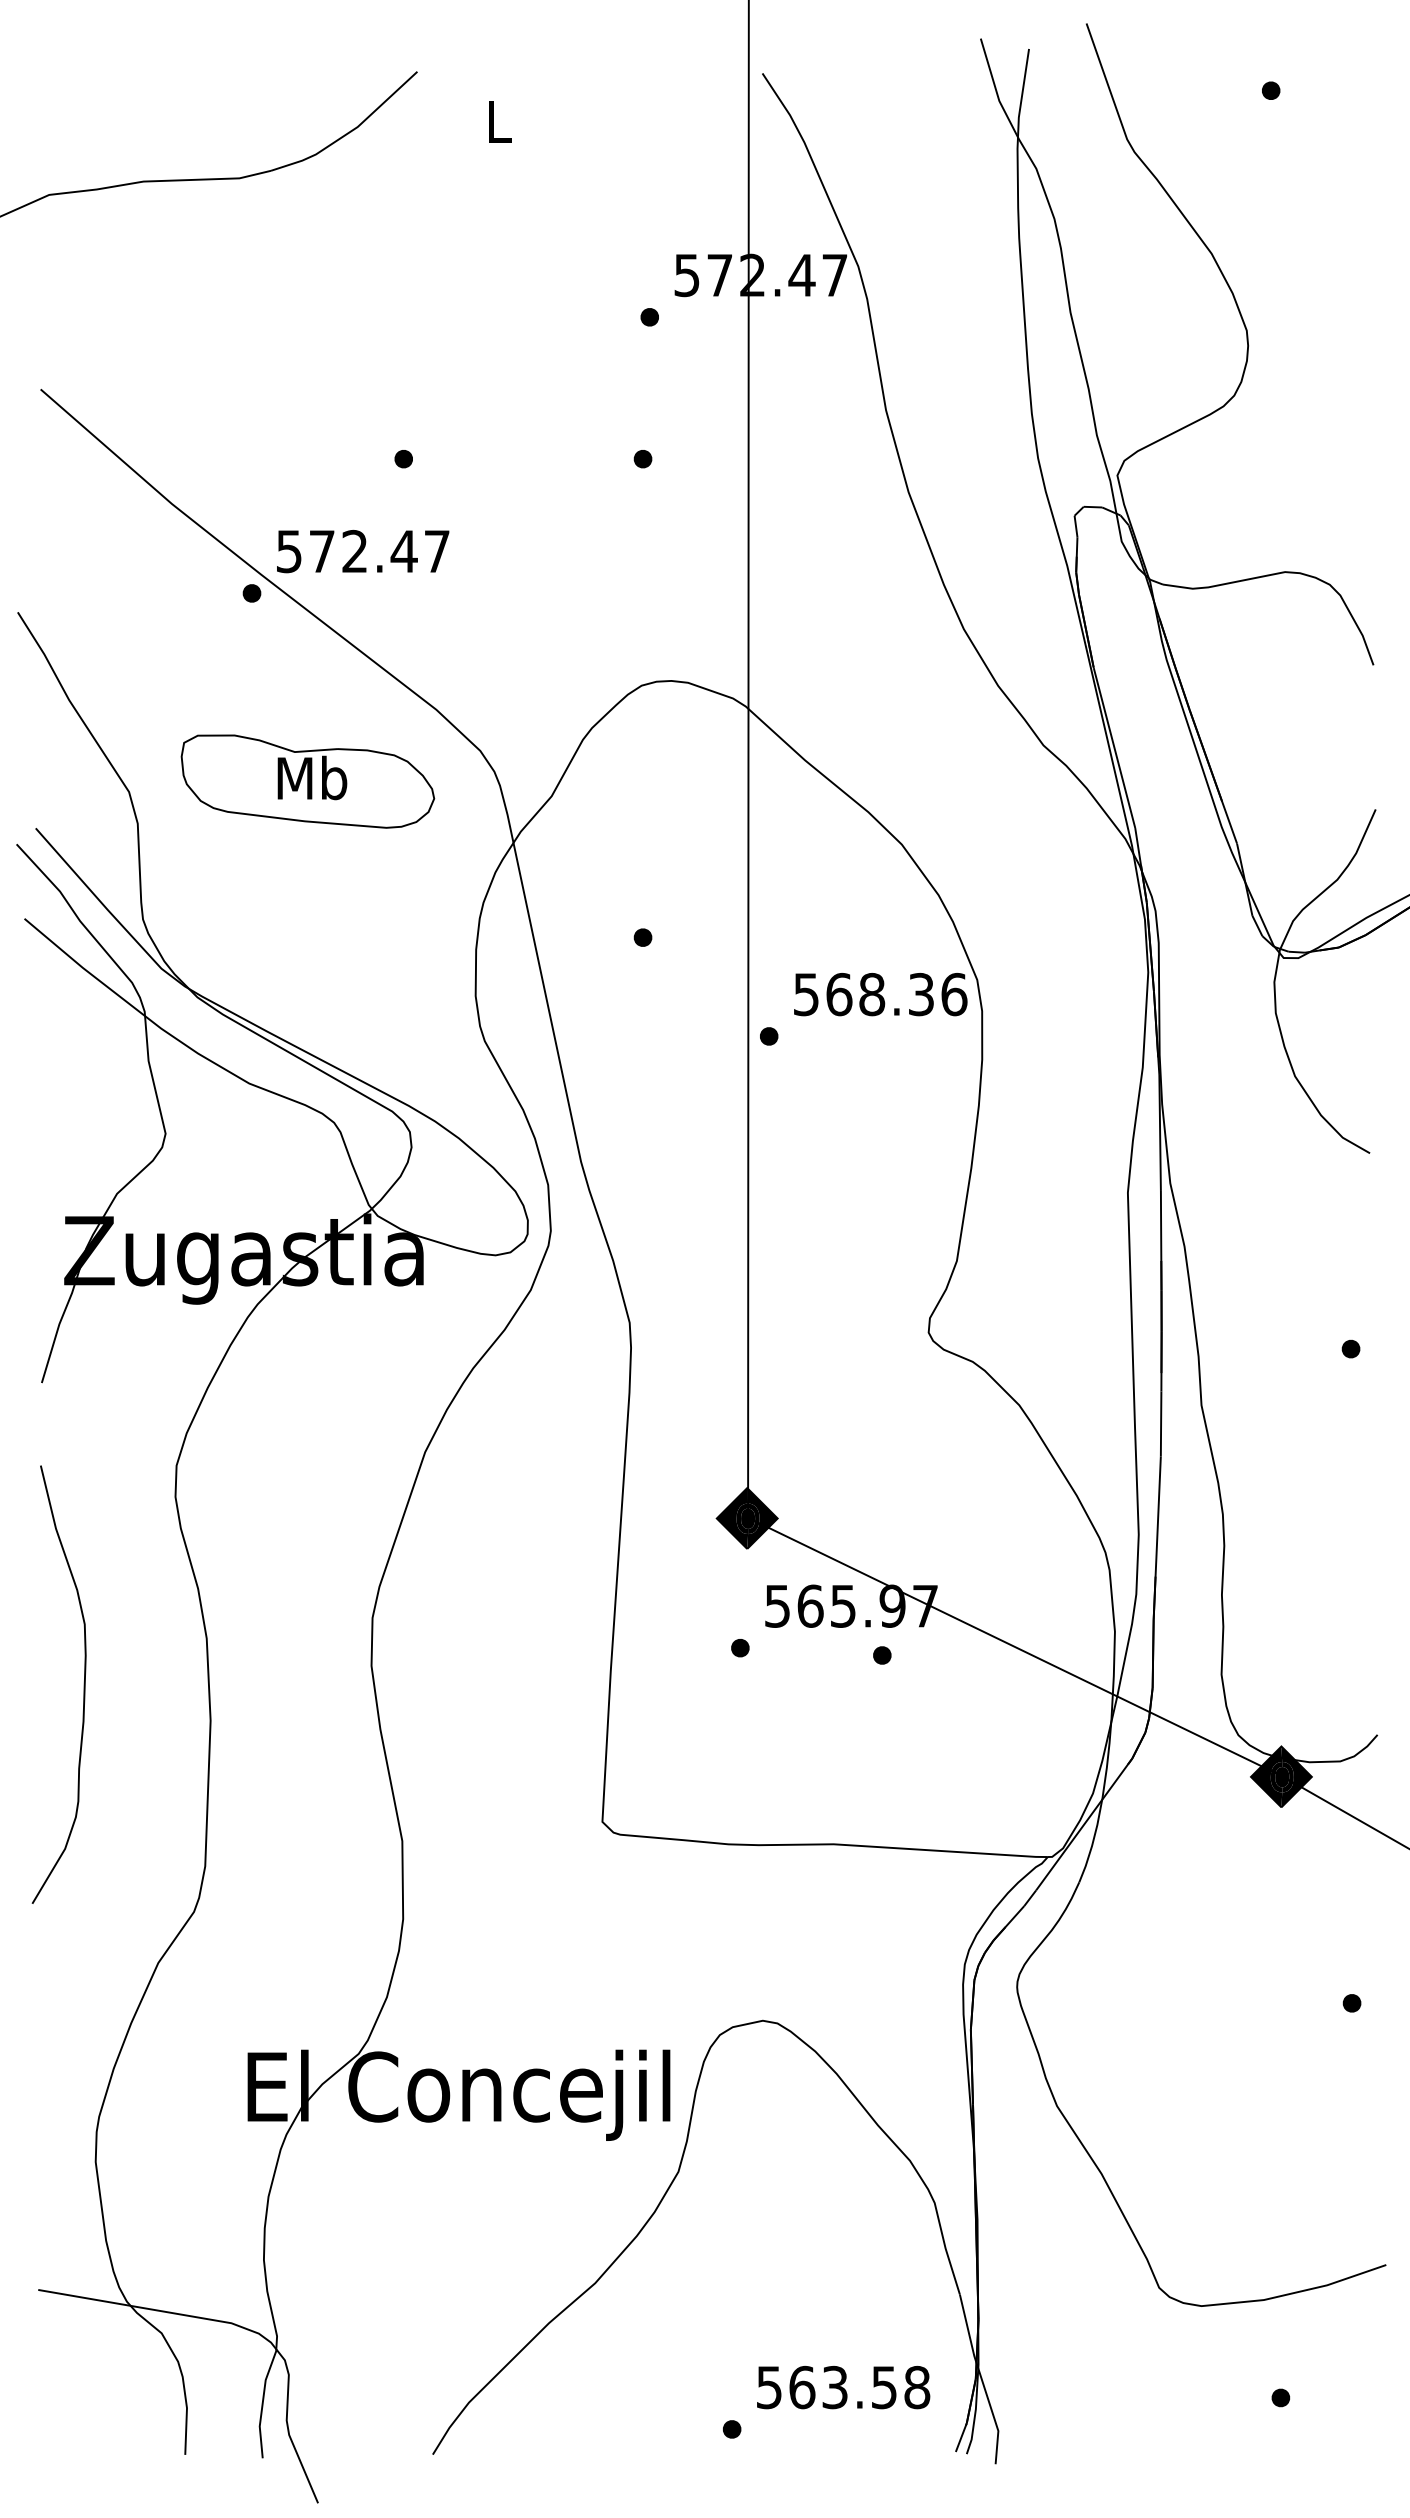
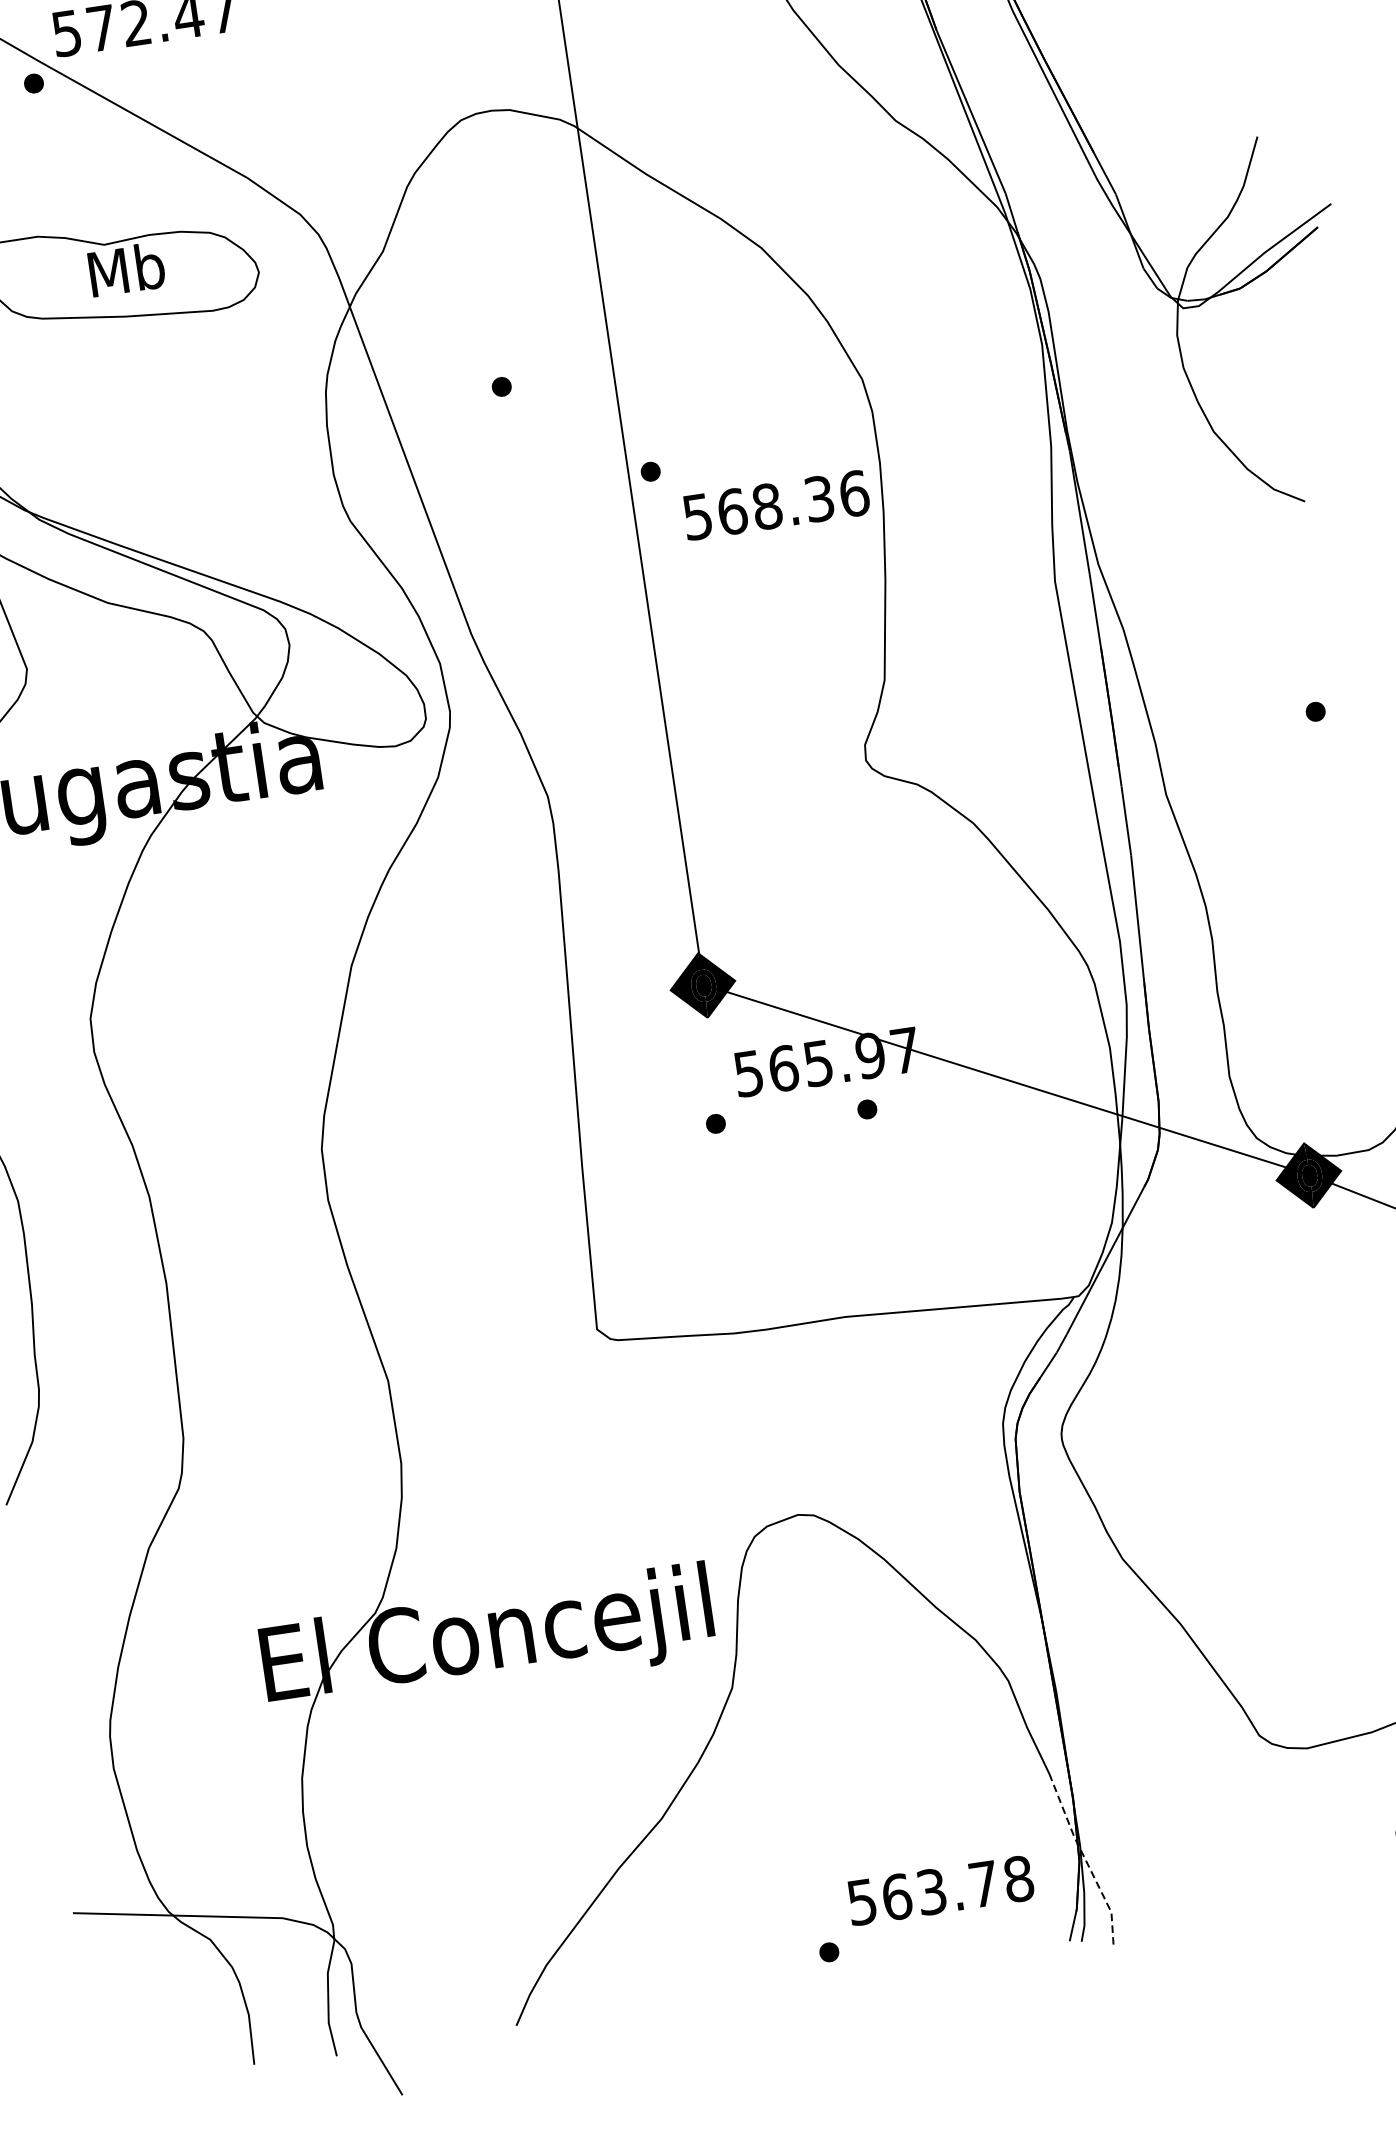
text: (880, 994) -> (776, 505), moved
line: (981, 2379) -> (1085, 1860), solid -> dashed
text: (884, 2387) -> (984, 1884), 563.58 -> 563.78

